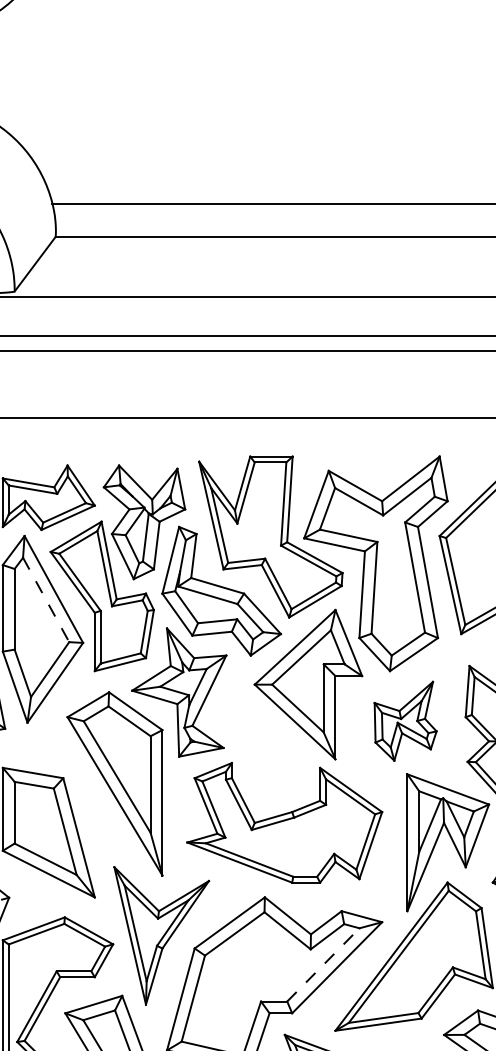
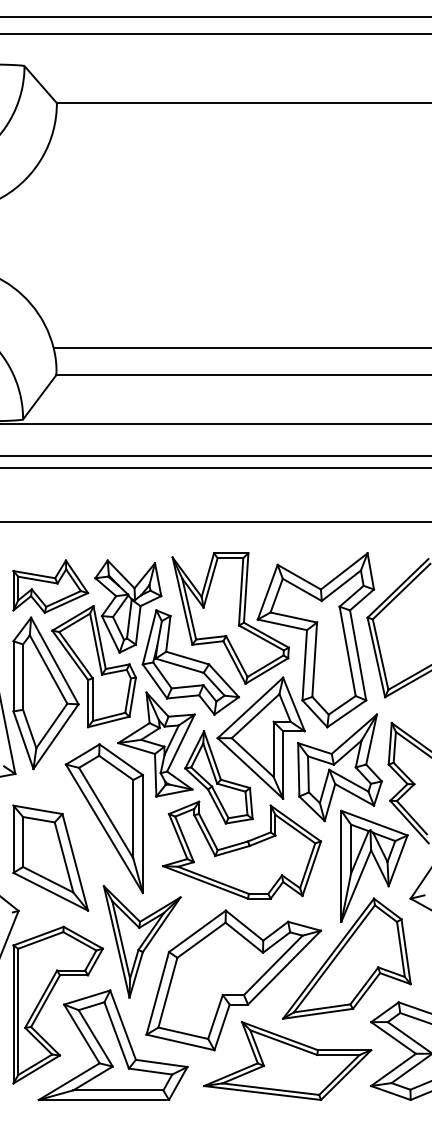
line: (46, 599) -> (48, 669), dashed -> solid
part: (405, 720) -> (339, 767), size x1.67
part: (255, 733) -> (218, 777), added
line: (323, 965) -> (273, 965), dashed -> solid

